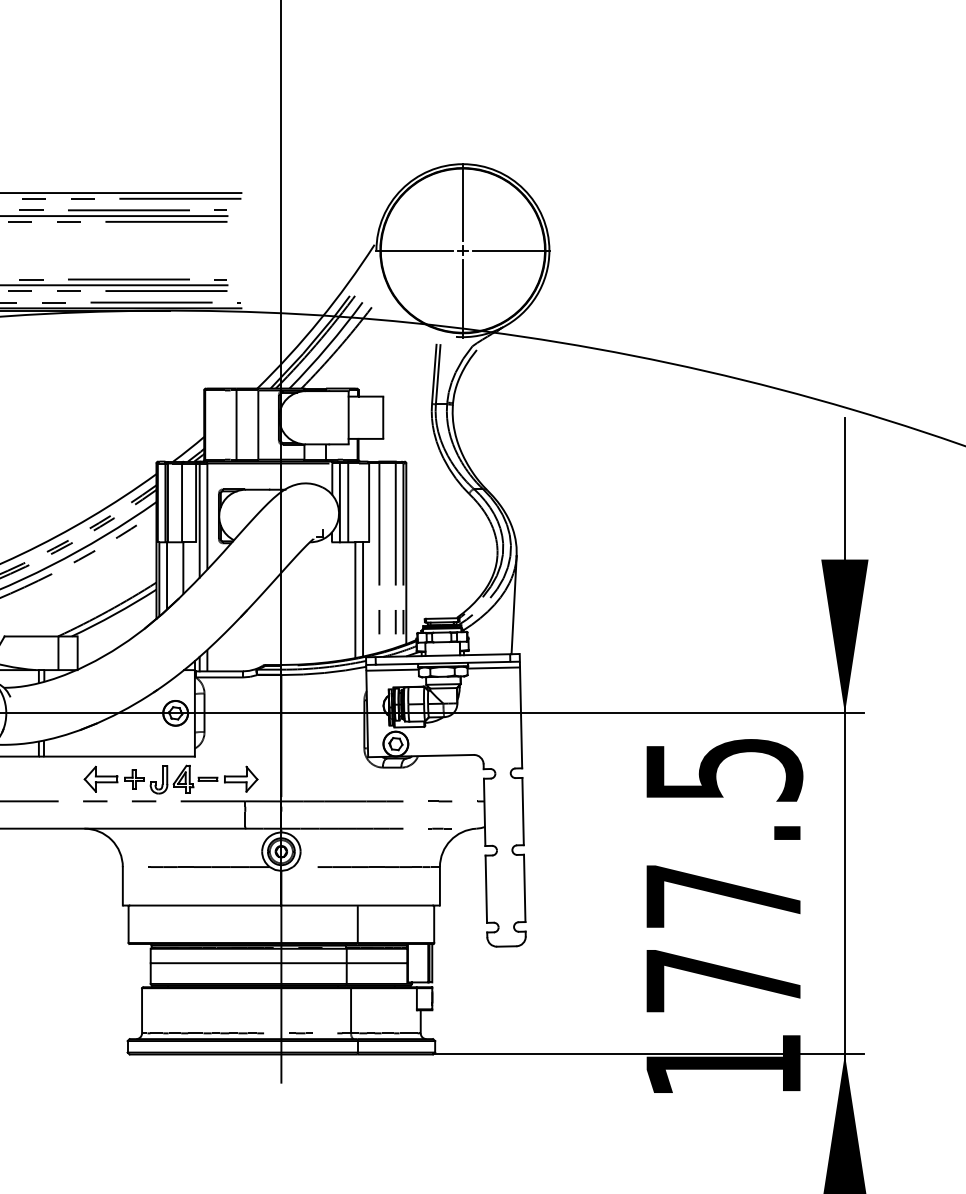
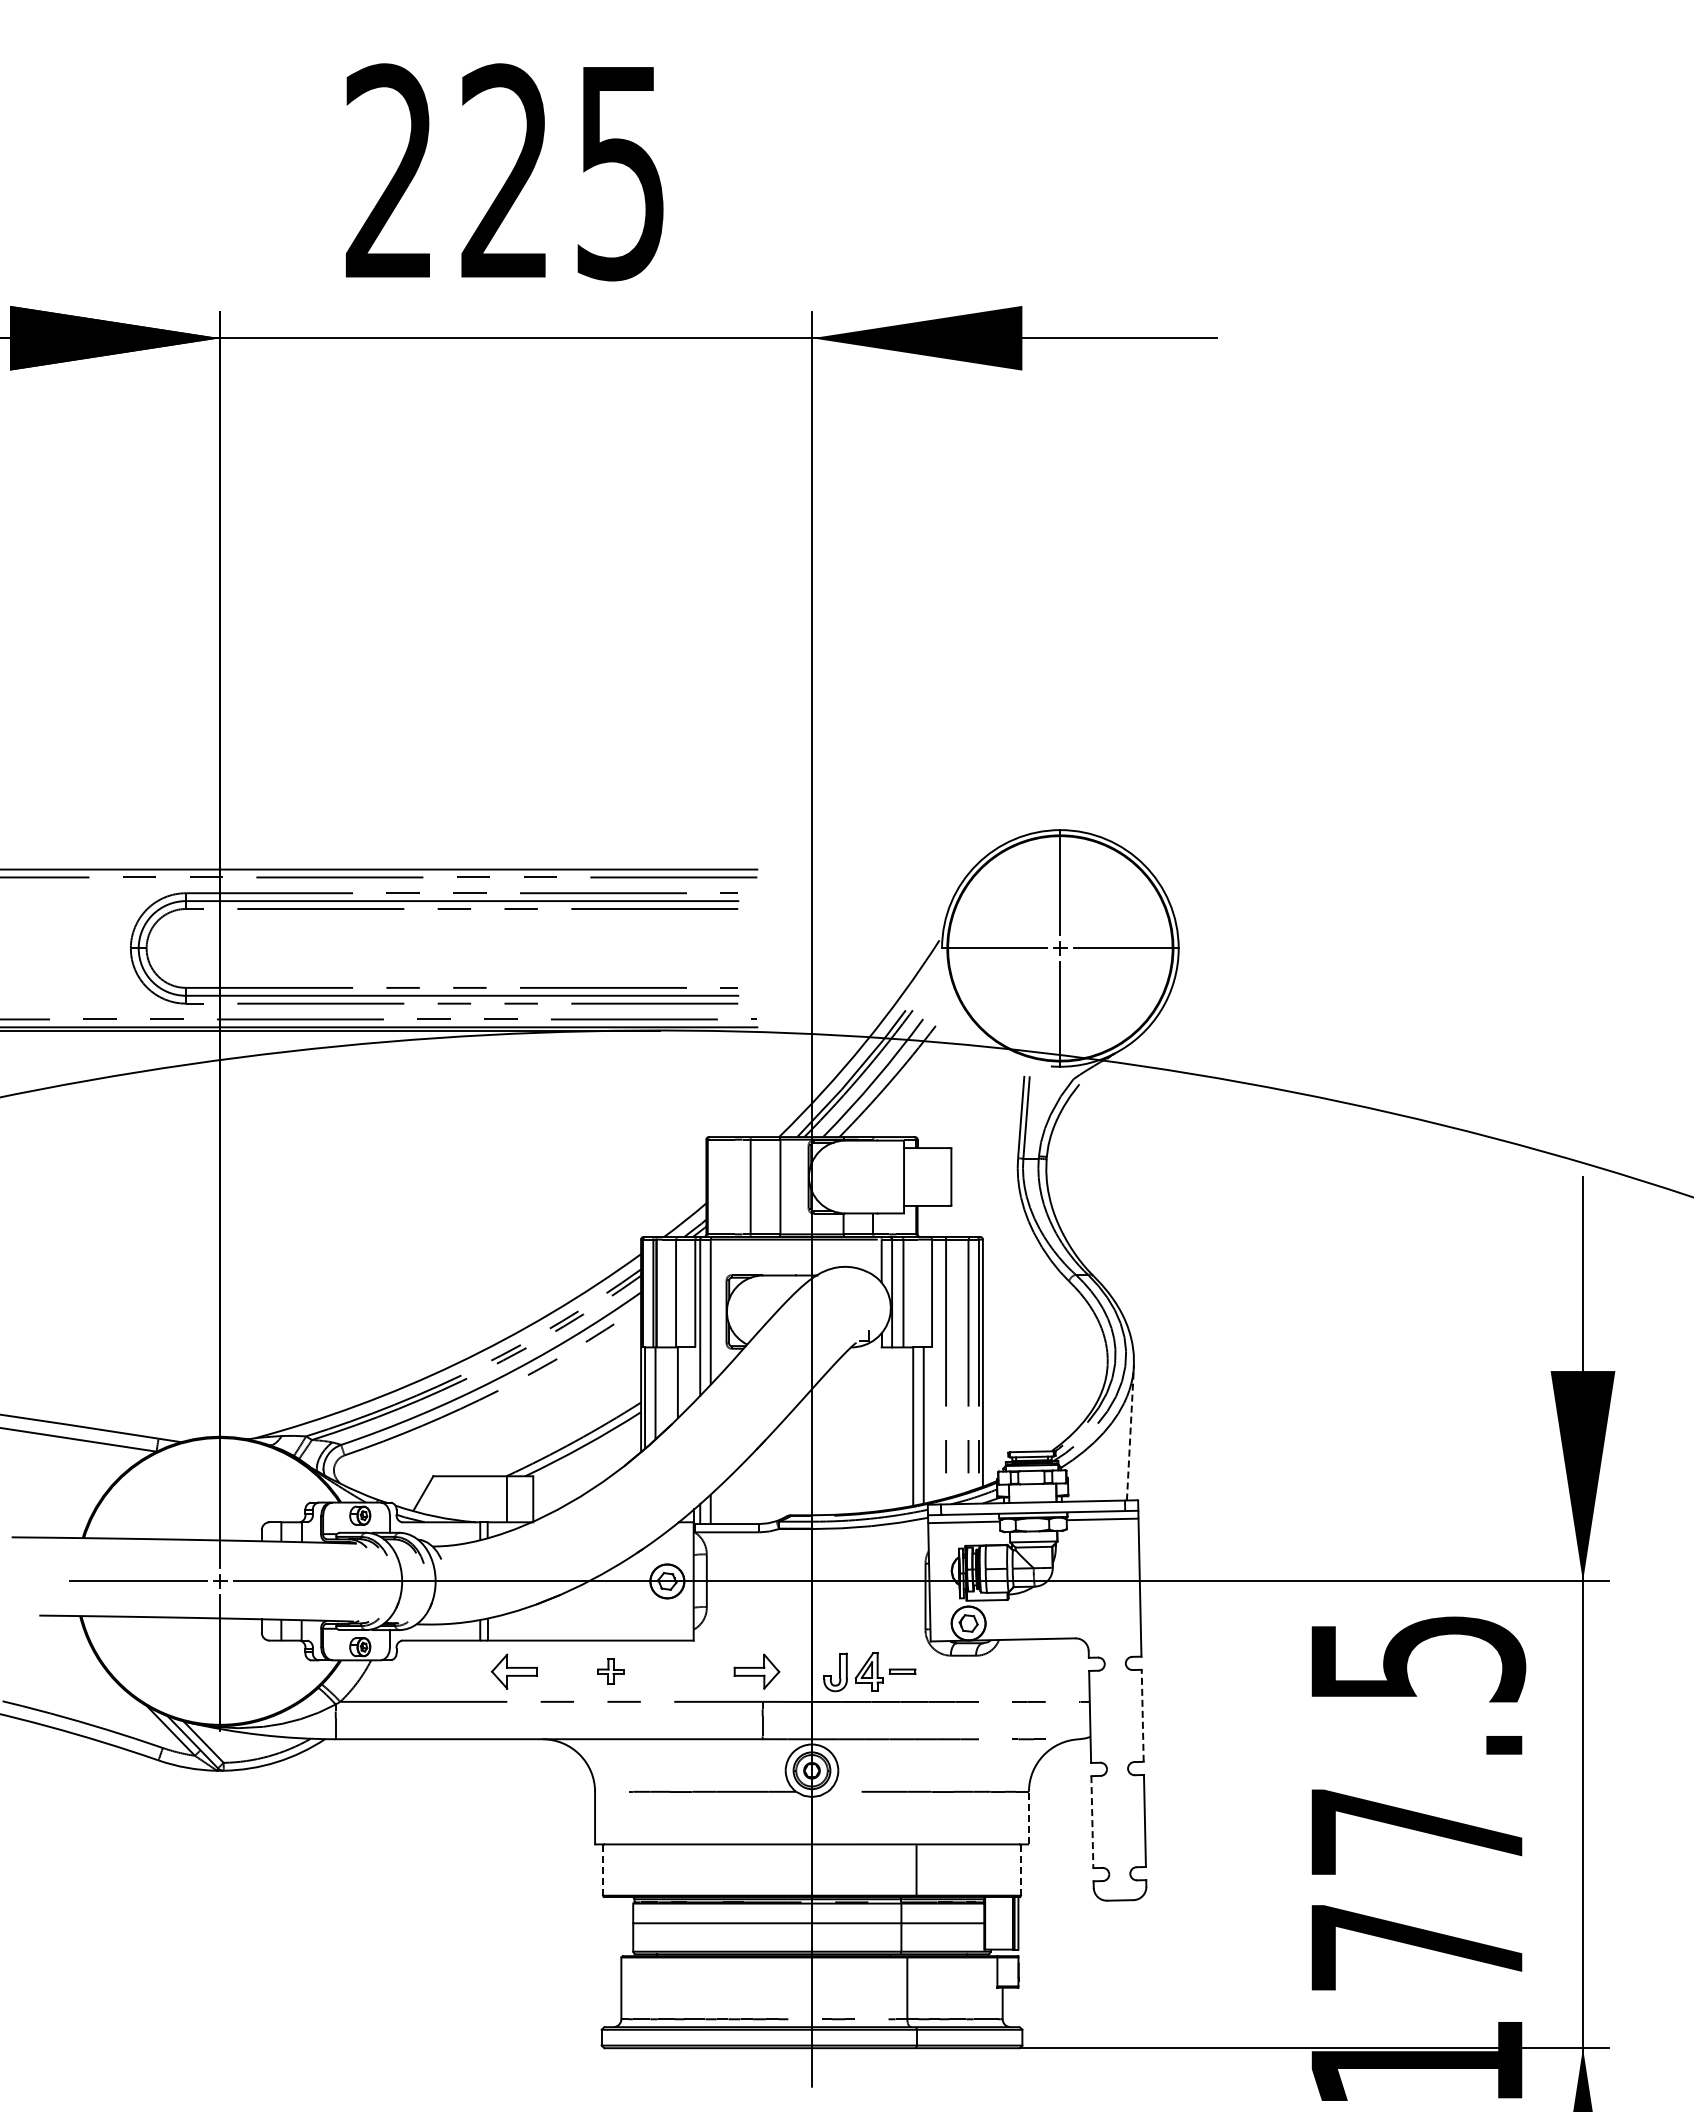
line: (514, 605) -> (1130, 1433), solid -> dashed
part: (100, 779) -> (513, 1671), moved
part: (183, 779) -> (869, 1672), moved
line: (522, 811) -> (1142, 1715), solid -> dashed
line: (439, 885) -> (1028, 1817), solid -> dashed
line: (486, 889) -> (1092, 1822), solid -> dashed
line: (434, 923) -> (1021, 1869), solid -> dashed
line: (128, 924) -> (602, 1870), solid -> dashed

